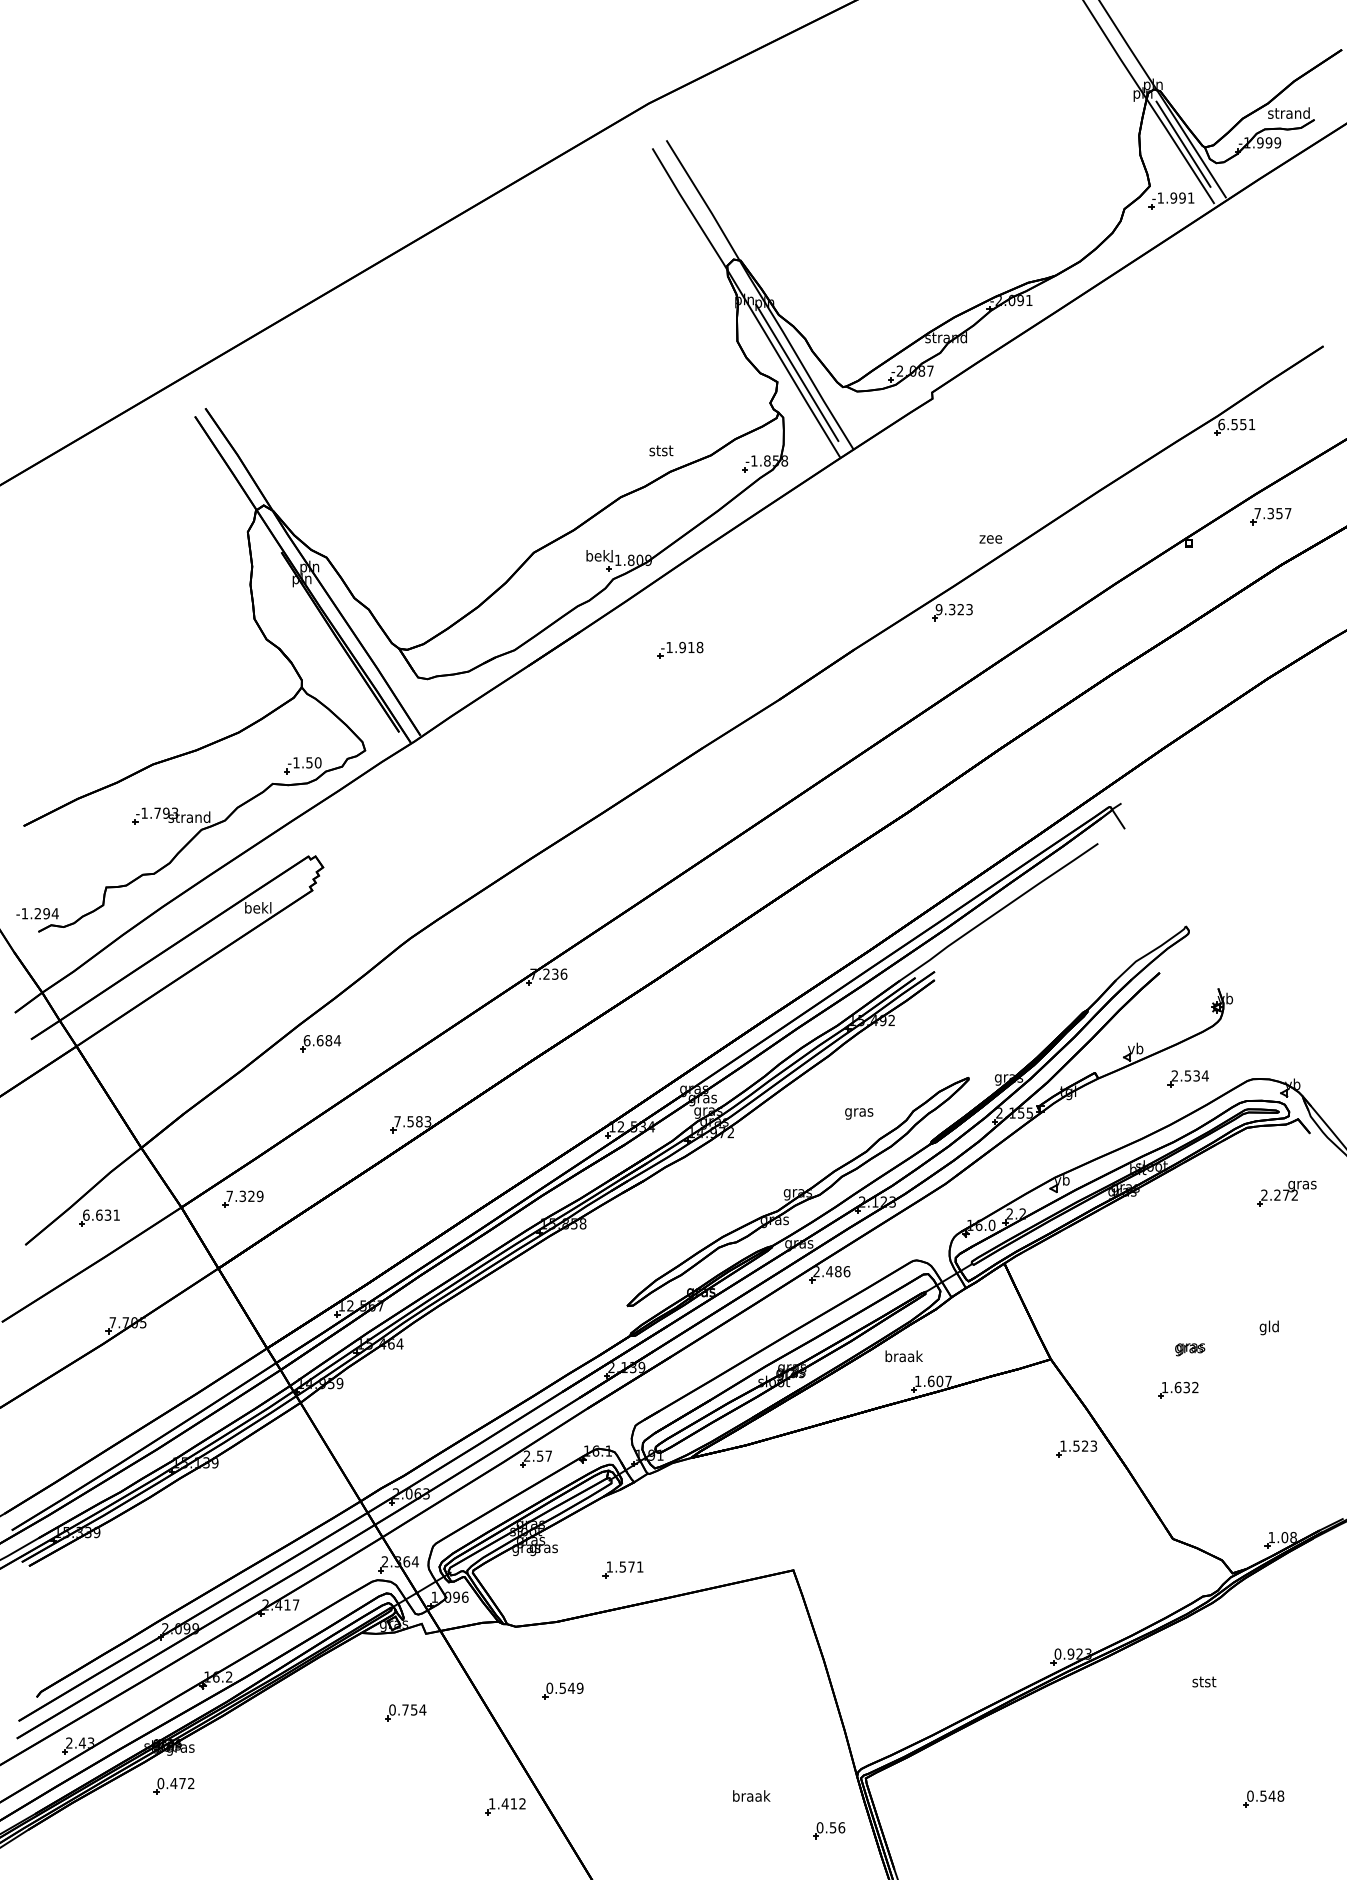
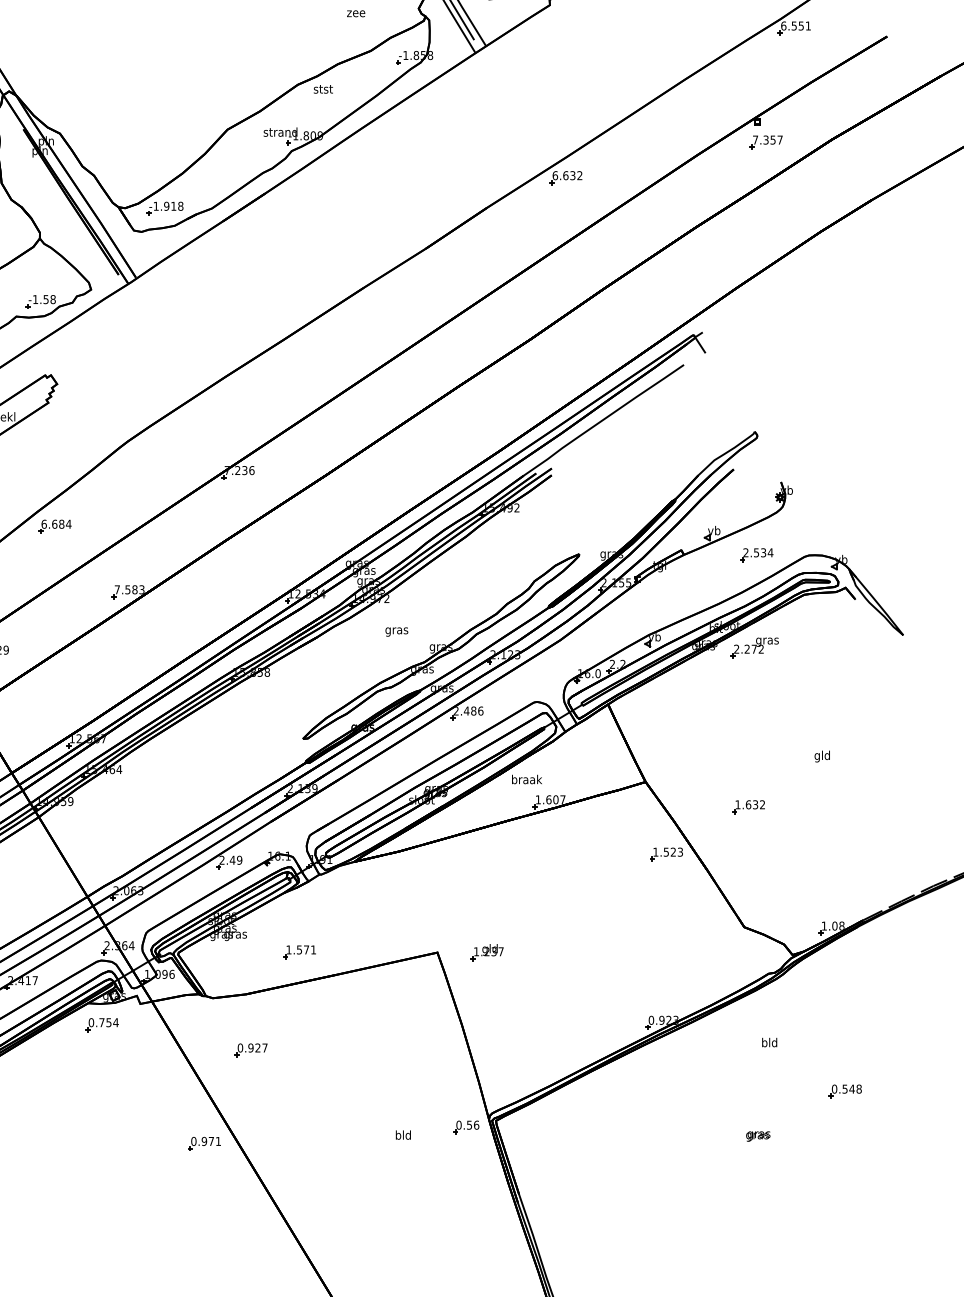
text: (661, 450) -> (323, 89), moved
part: (1270, 516) -> (765, 142), moved
text: (990, 539) -> (355, 13), moved
text: (599, 555) -> (280, 131), bekl -> strand
text: (953, 609) -> (566, 175), 9.323 -> 6.632
part: (680, 649) -> (164, 207), moved
text: (317, 762) -> (52, 299), -1.50 -> -1.58
text: (859, 1113) -> (397, 631), moved
part: (1286, 1193) -> (754, 647), moved
text: (1190, 1349) -> (758, 1136), moved
text: (544, 1455) -> (236, 859), 2.57 -> 2.49
part: (854, 1569) -> (486, 951), added
text: (1204, 1681) -> (769, 1042), stst -> bld
text: (571, 1687) -> (257, 1047), 0.549 -> 0.927
part: (405, 1712) -> (101, 1024), moved
text: (751, 1795) -> (403, 1134), braak -> bld
part: (1263, 1798) -> (845, 1091), moved
text: (506, 1803) -> (205, 1141), 1.412 -> 0.971
part: (829, 1830) -> (466, 1127), moved

